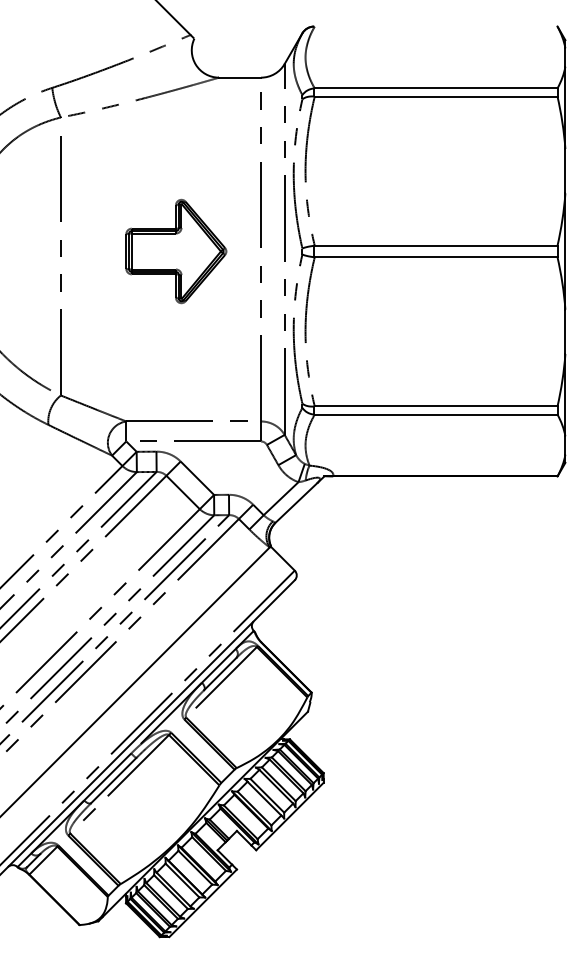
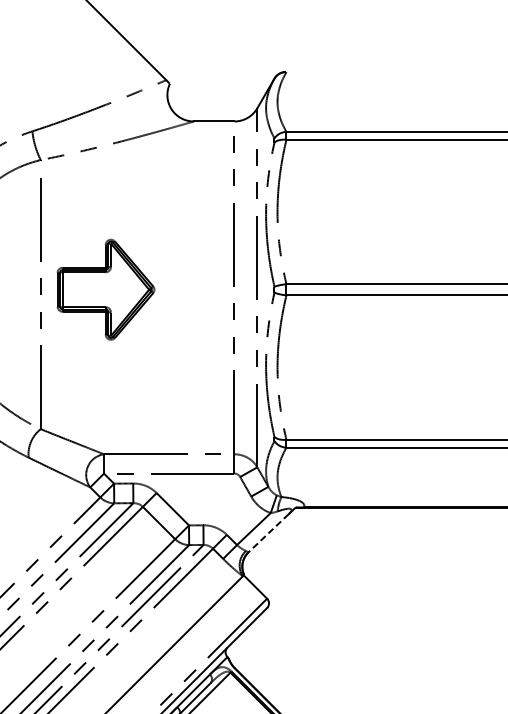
part: (176, 251) -> (106, 289), moved
line: (296, 503) -> (268, 533), solid -> dashed

